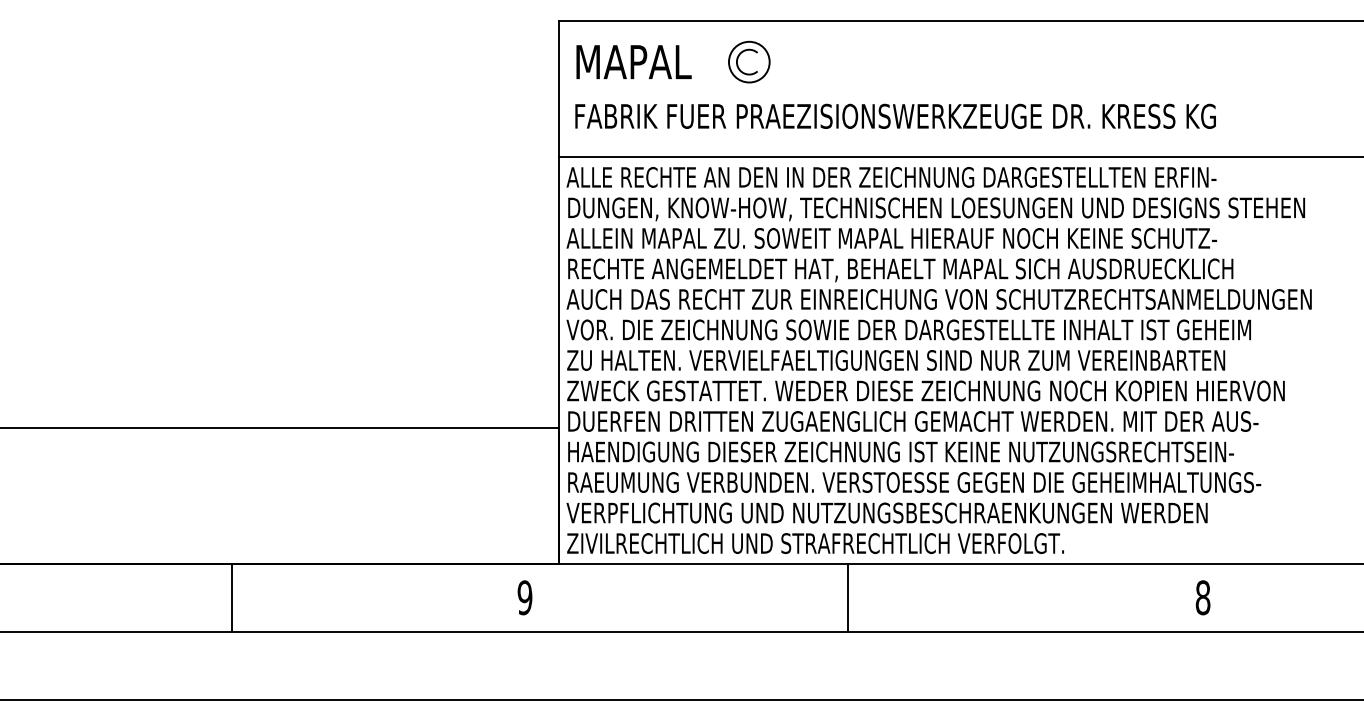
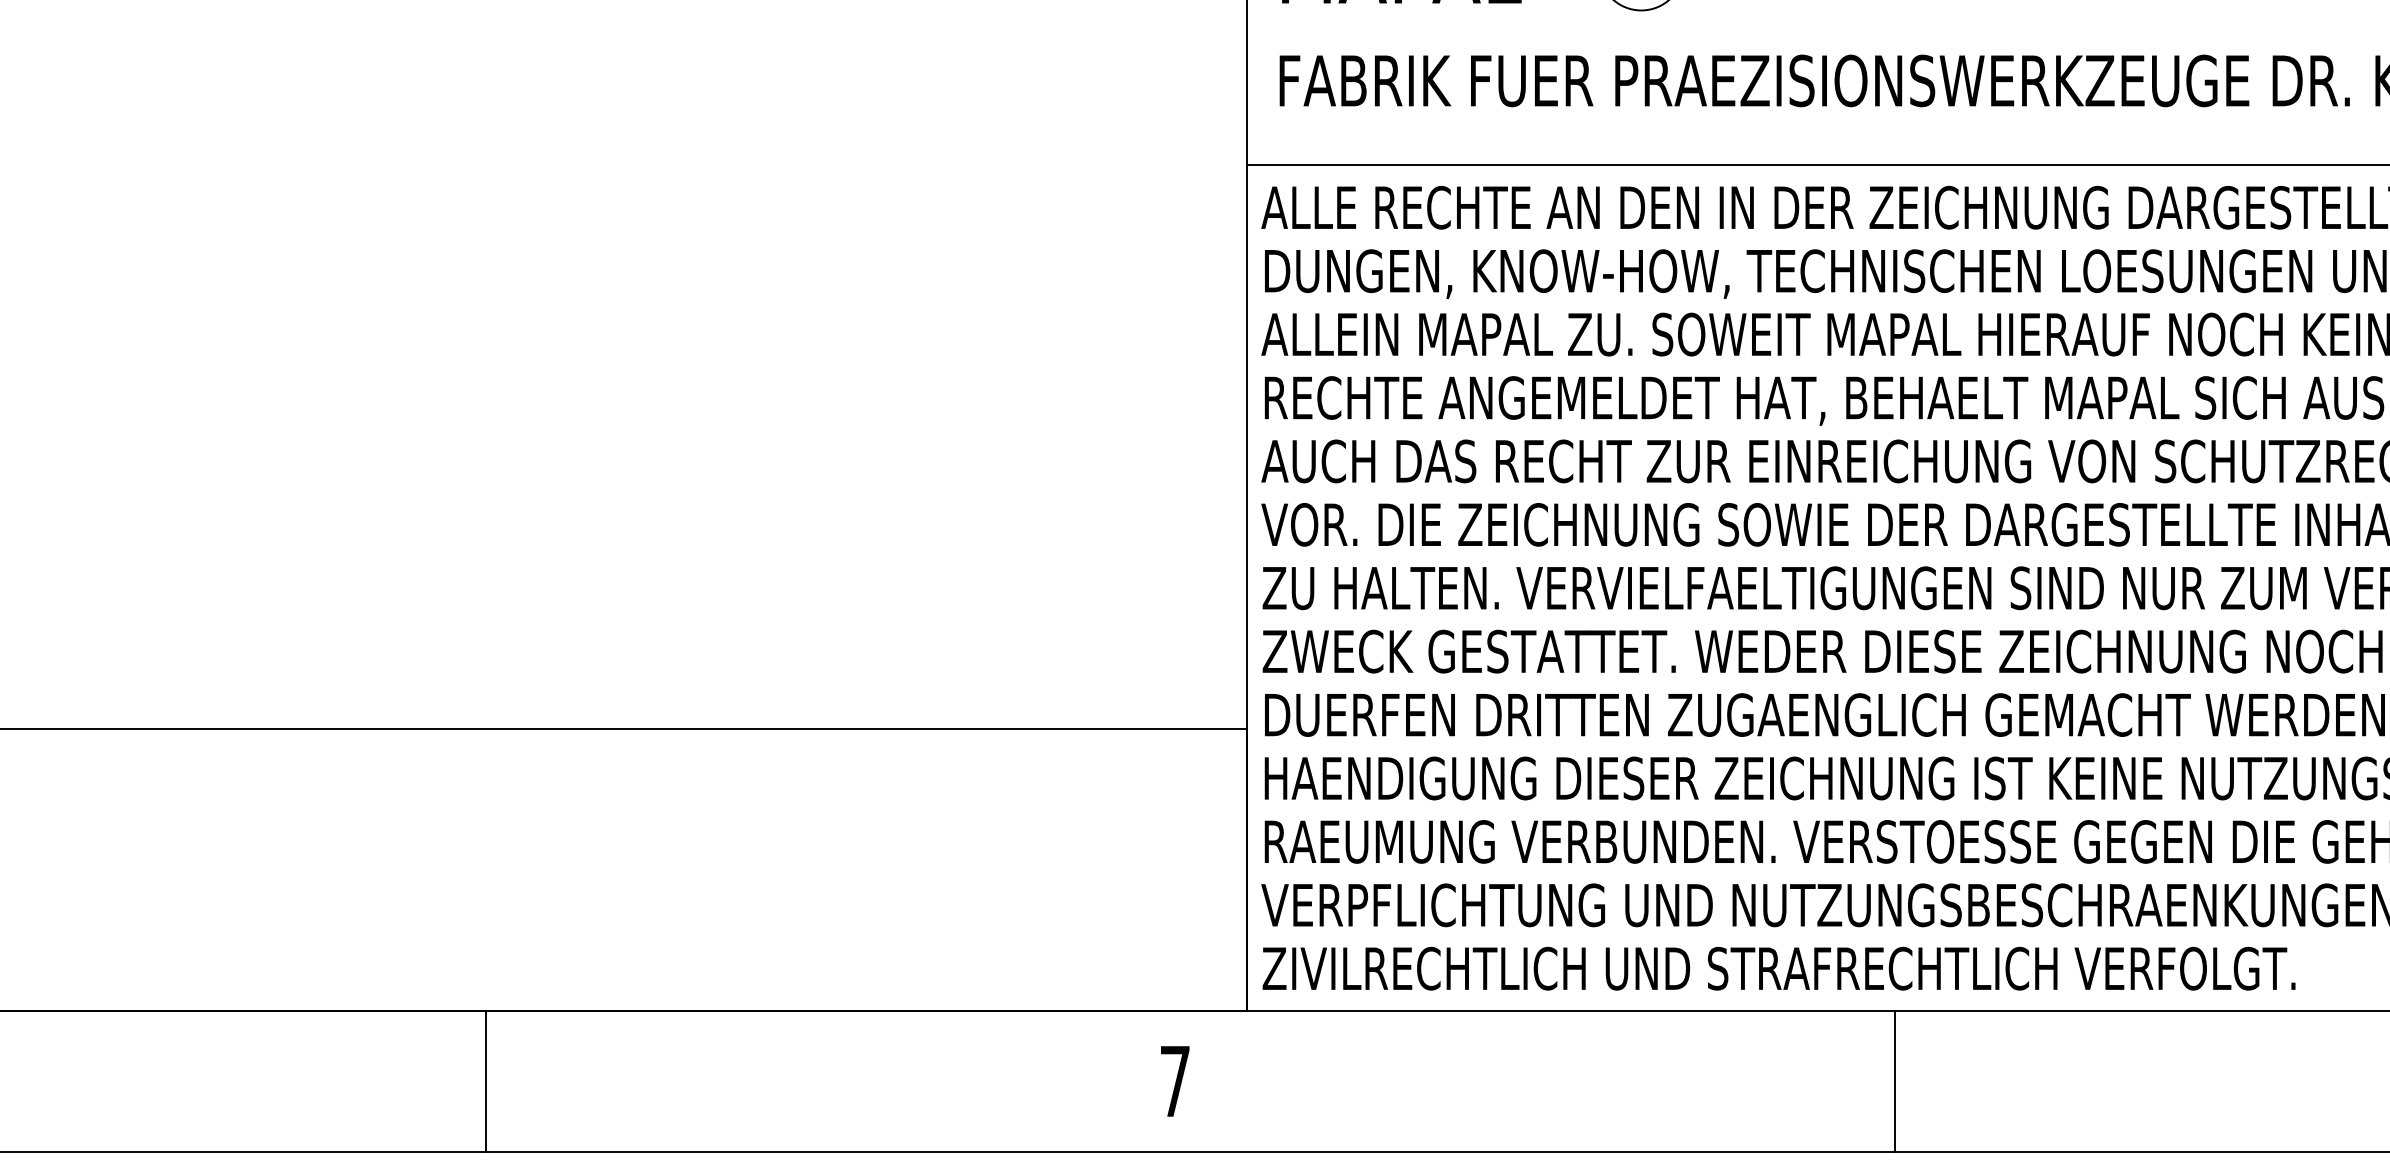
line: (232, 597) -> (486, 1080), moved
text: (524, 597) -> (1174, 1080), 9 -> 7
line: (848, 597) -> (1895, 1080), moved

